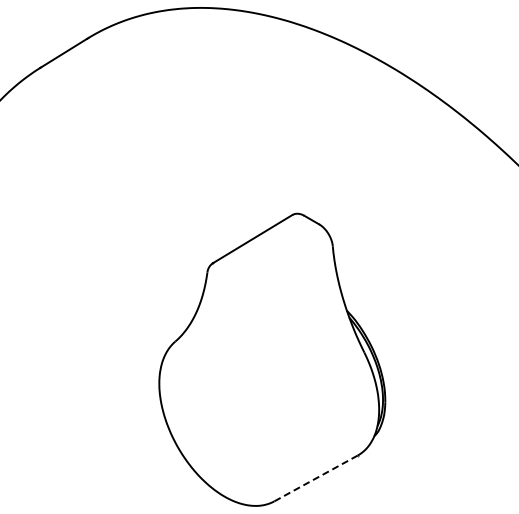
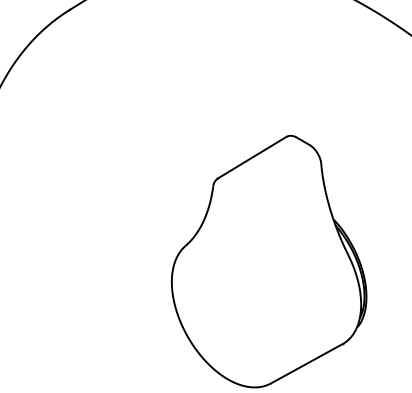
line: (316, 478) -> (307, 363), dashed -> solid

